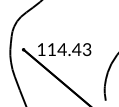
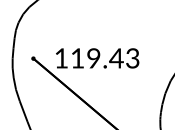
text: (61, 49) -> (92, 58), 114.43 -> 119.43

